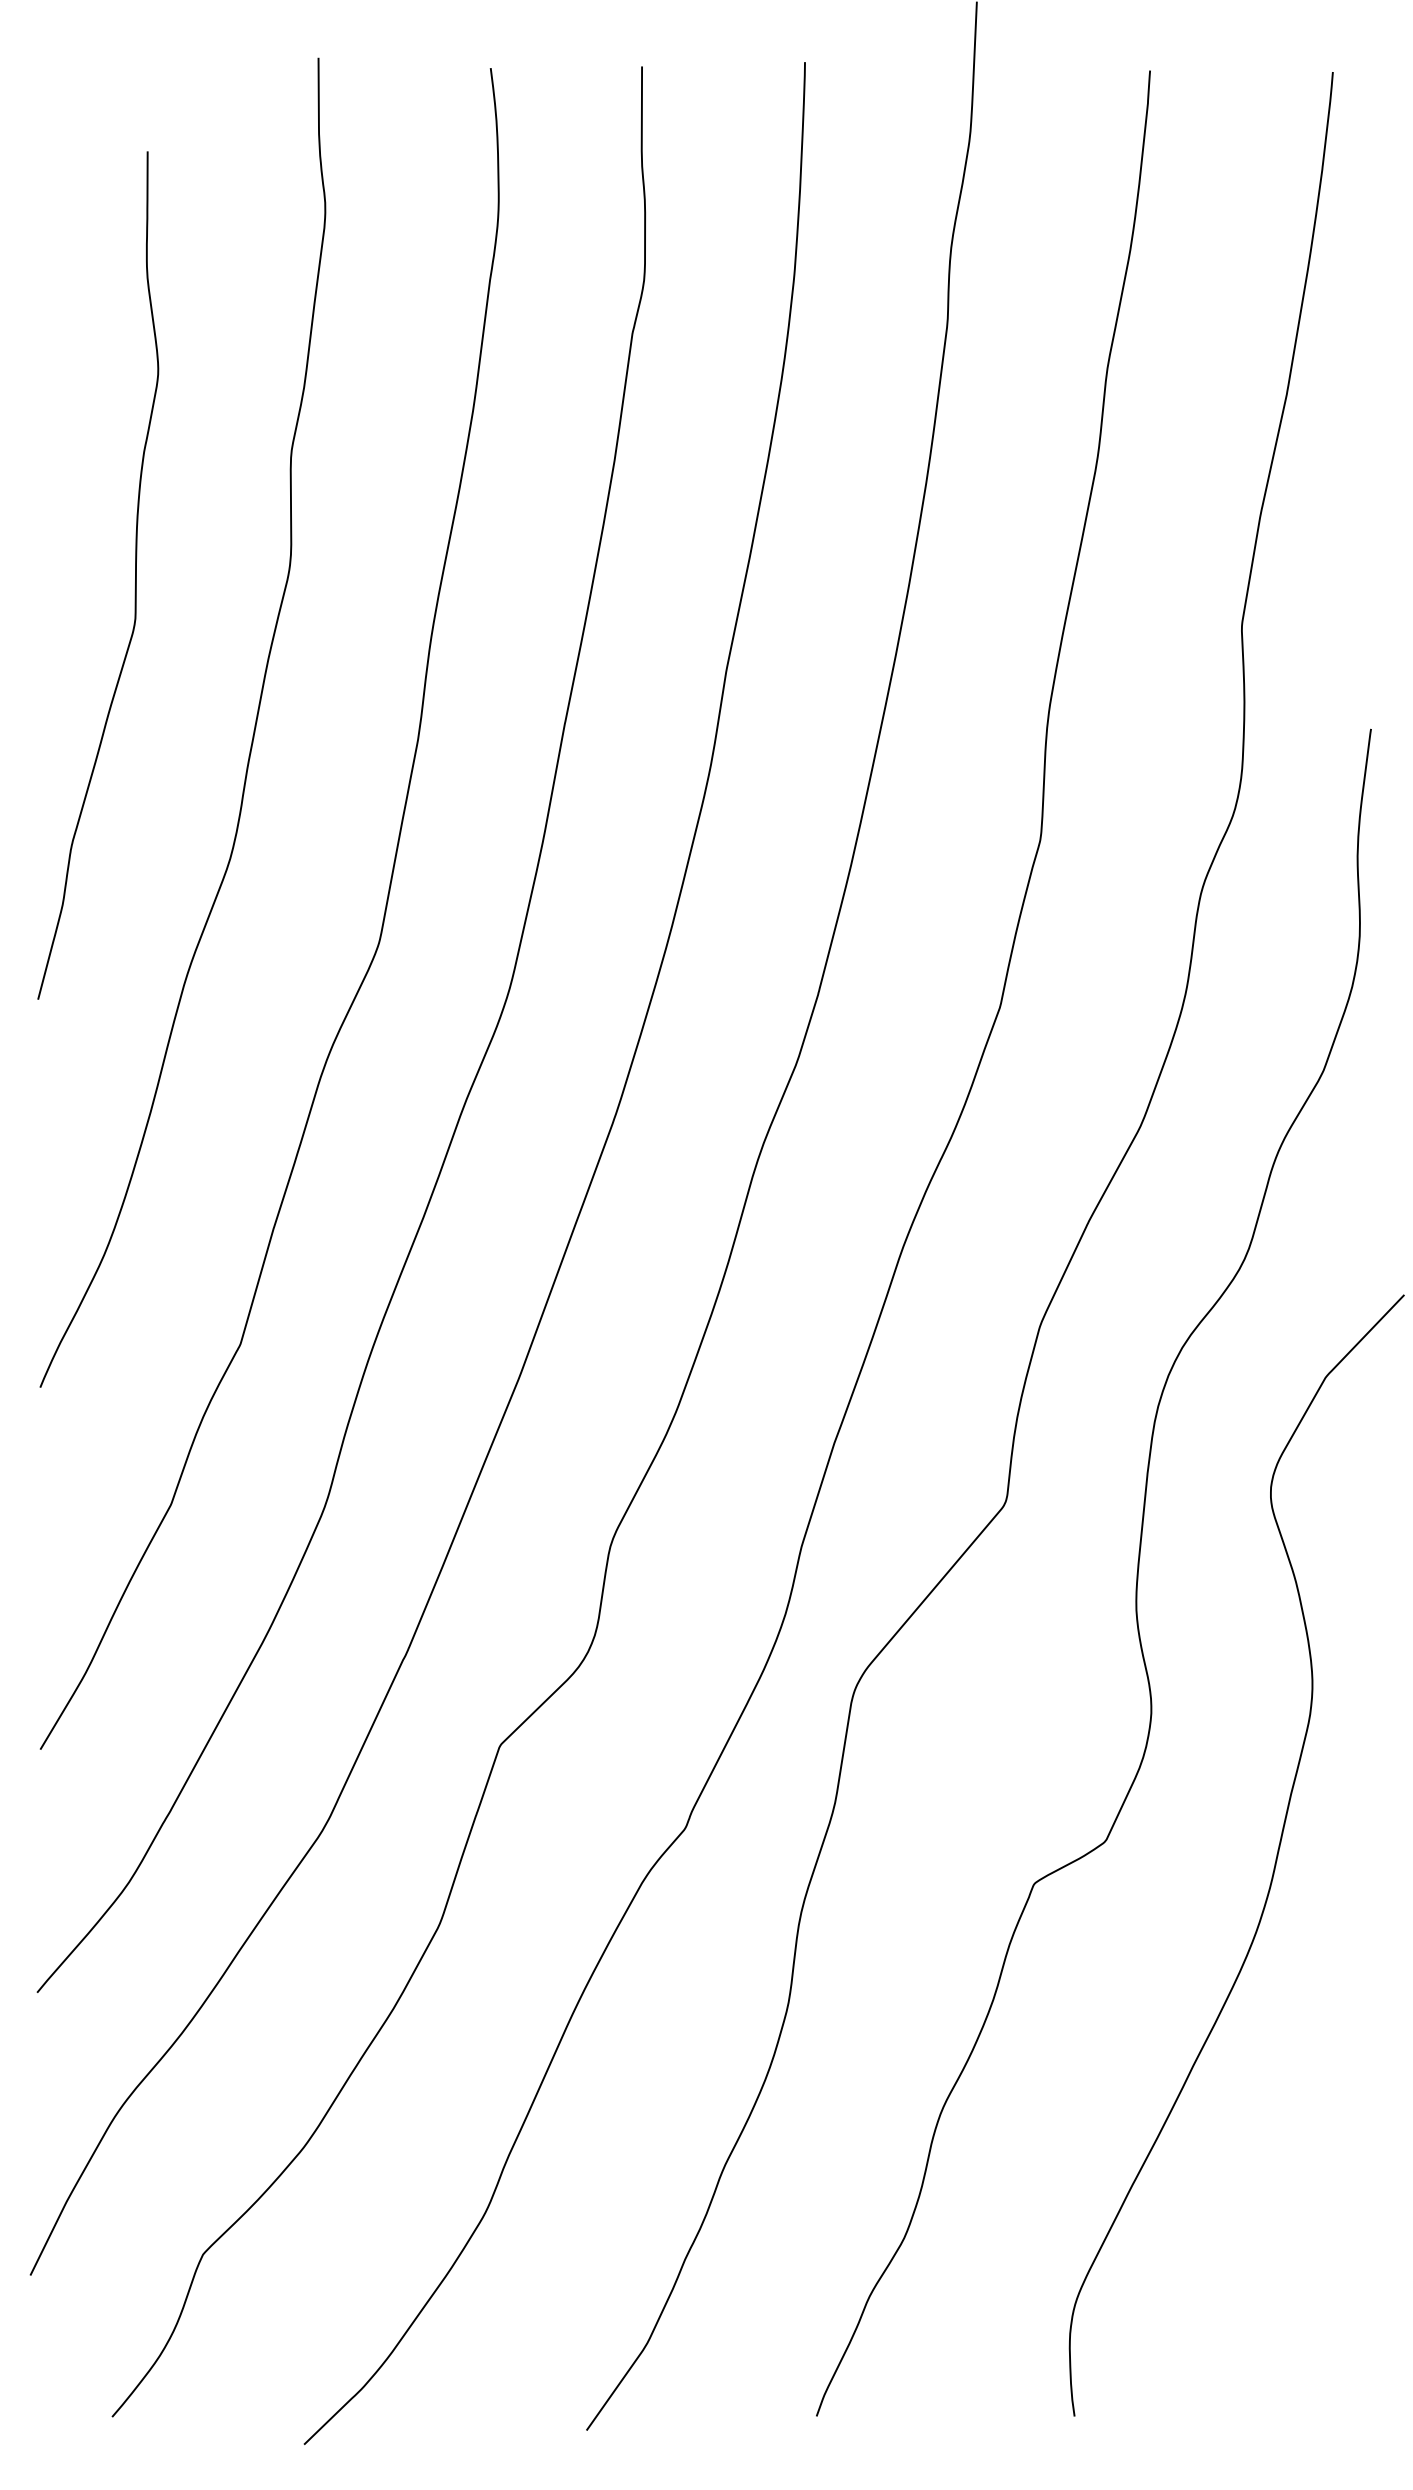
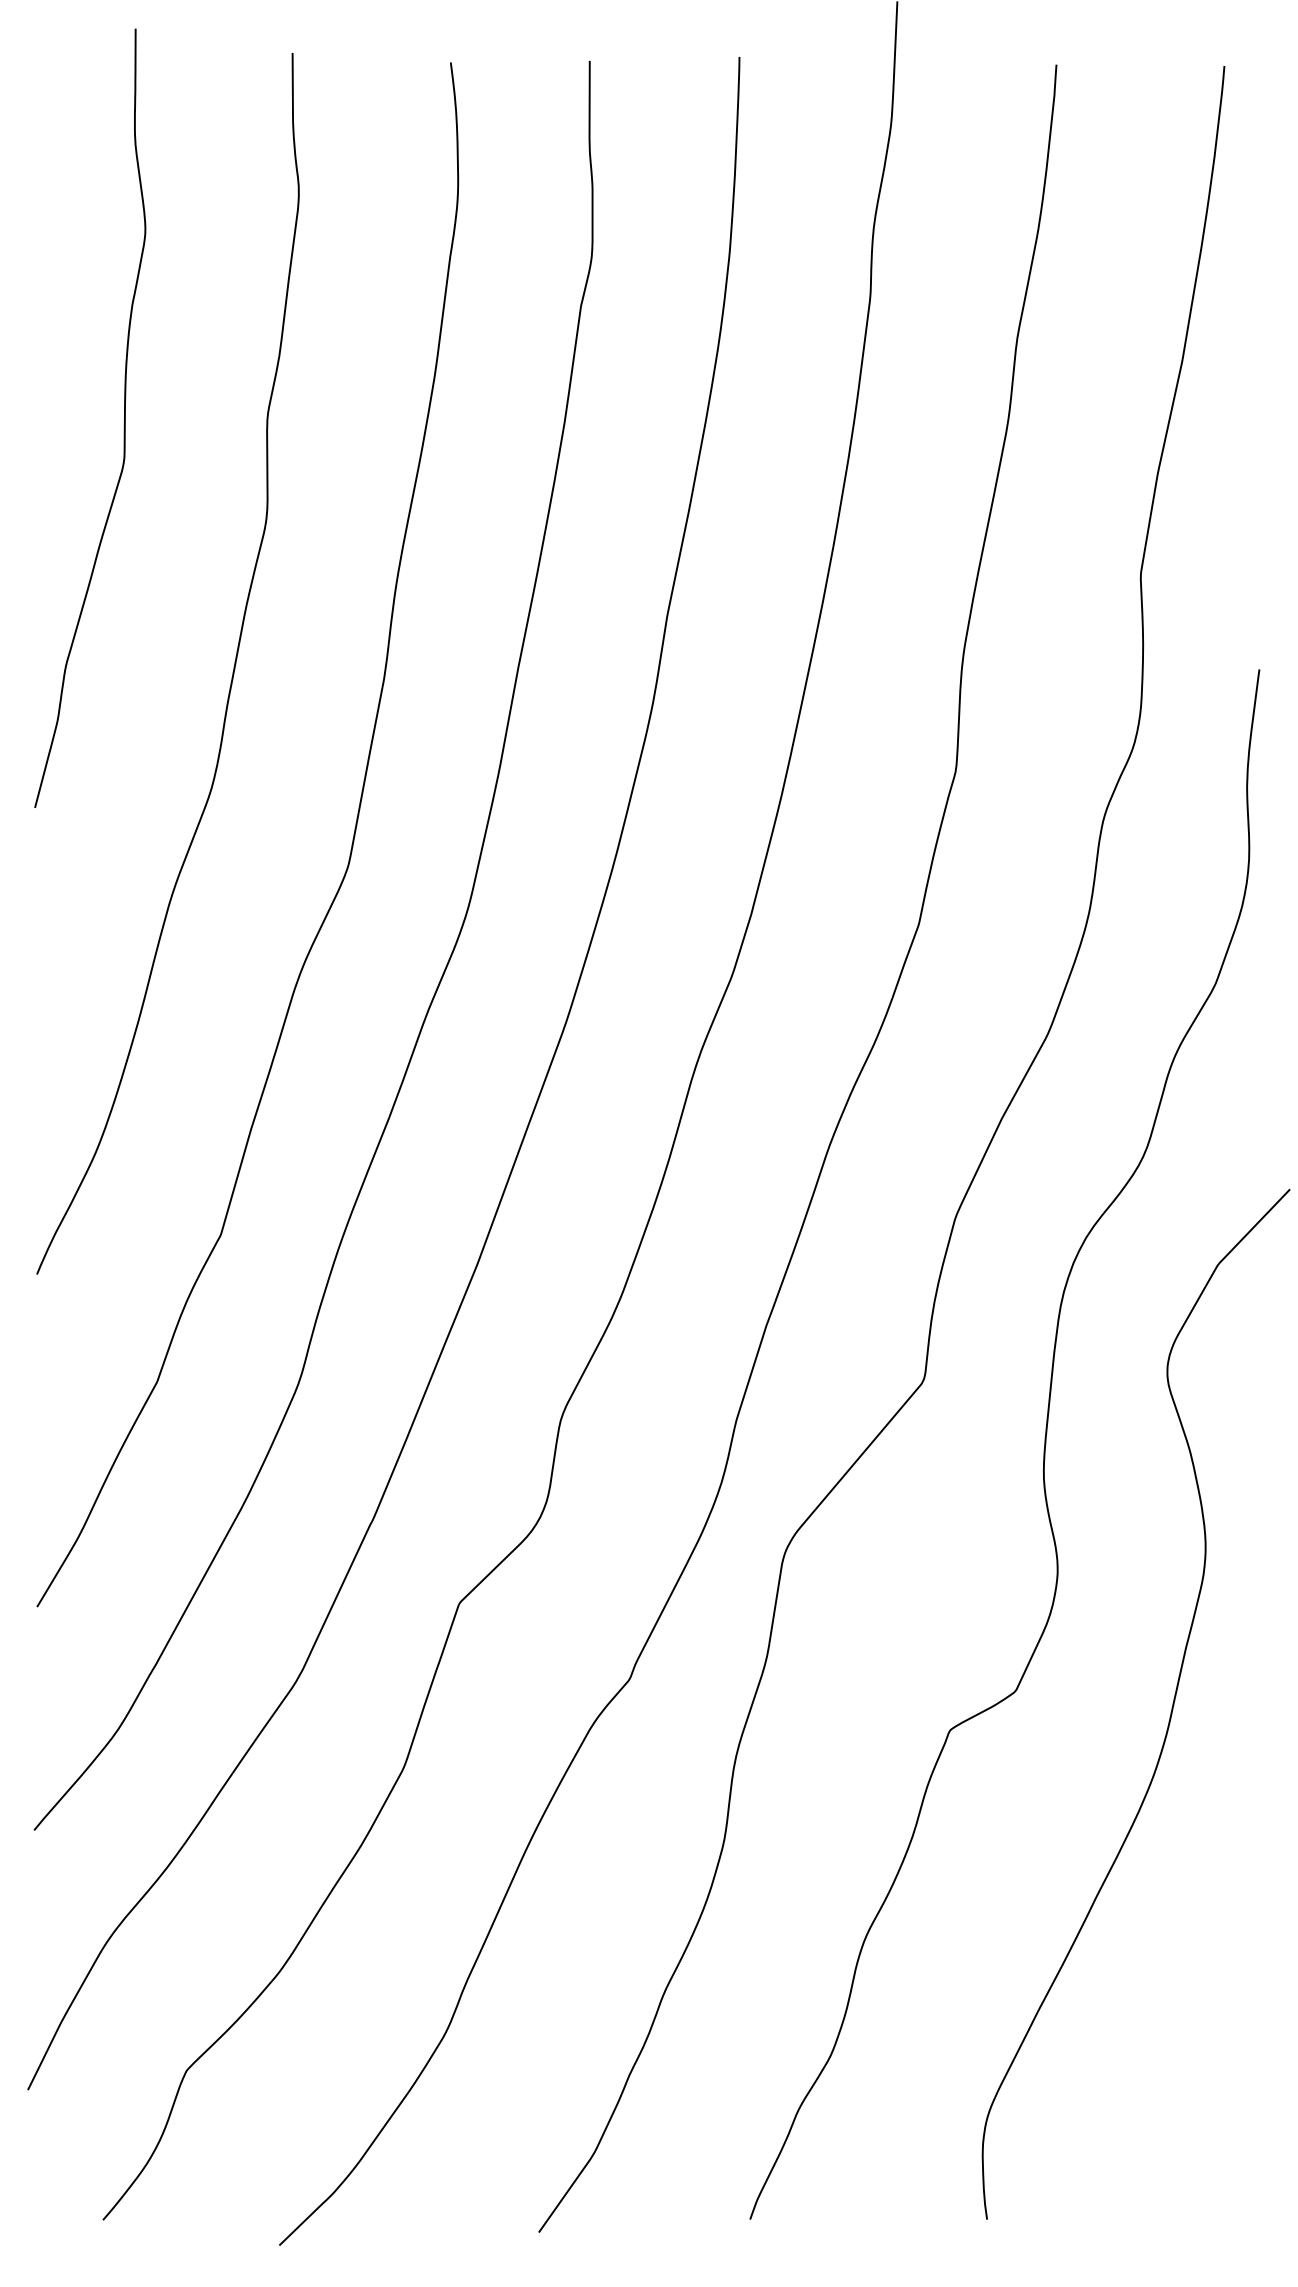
curve: (135, 575) -> (124, 418), moved

